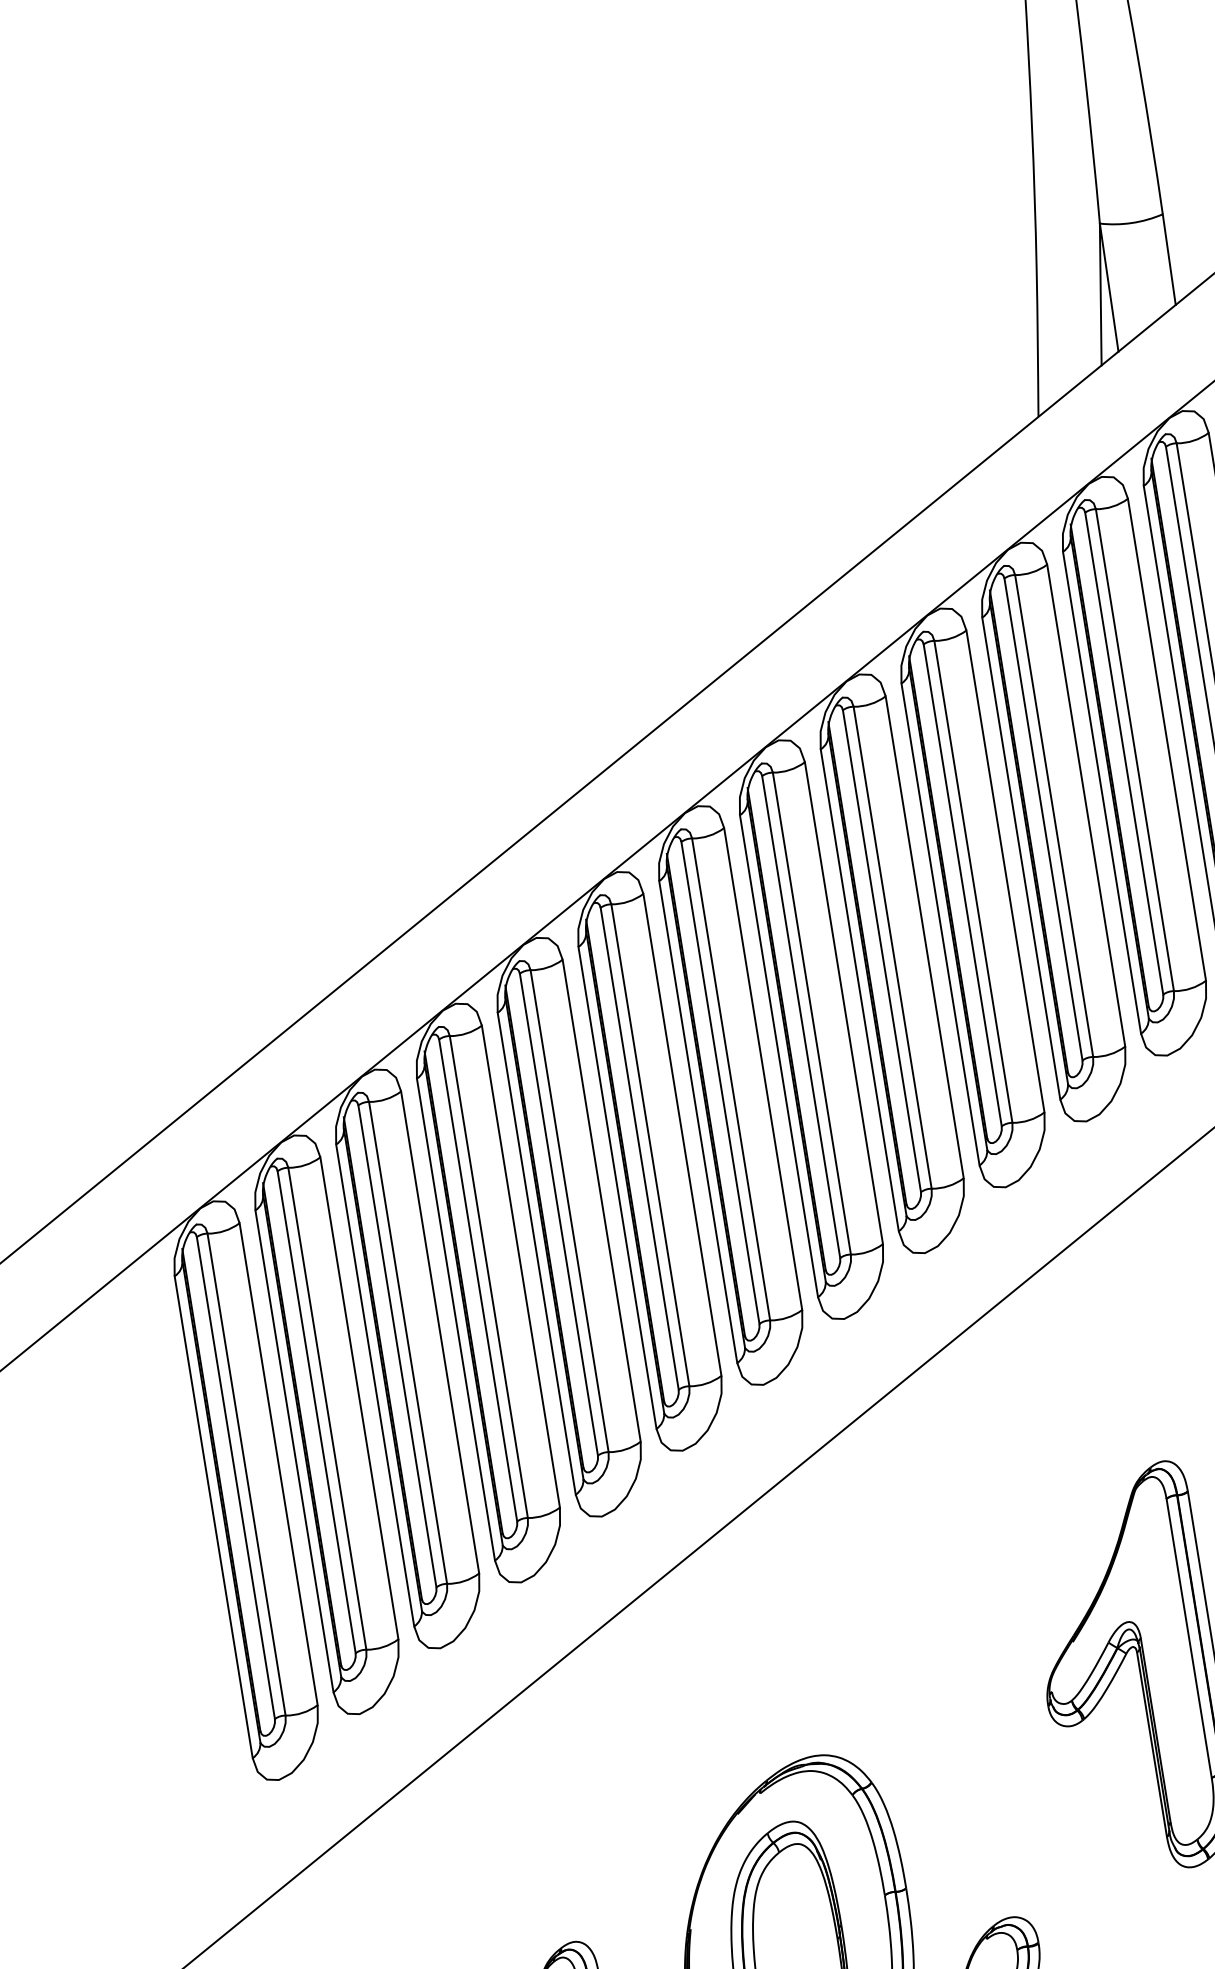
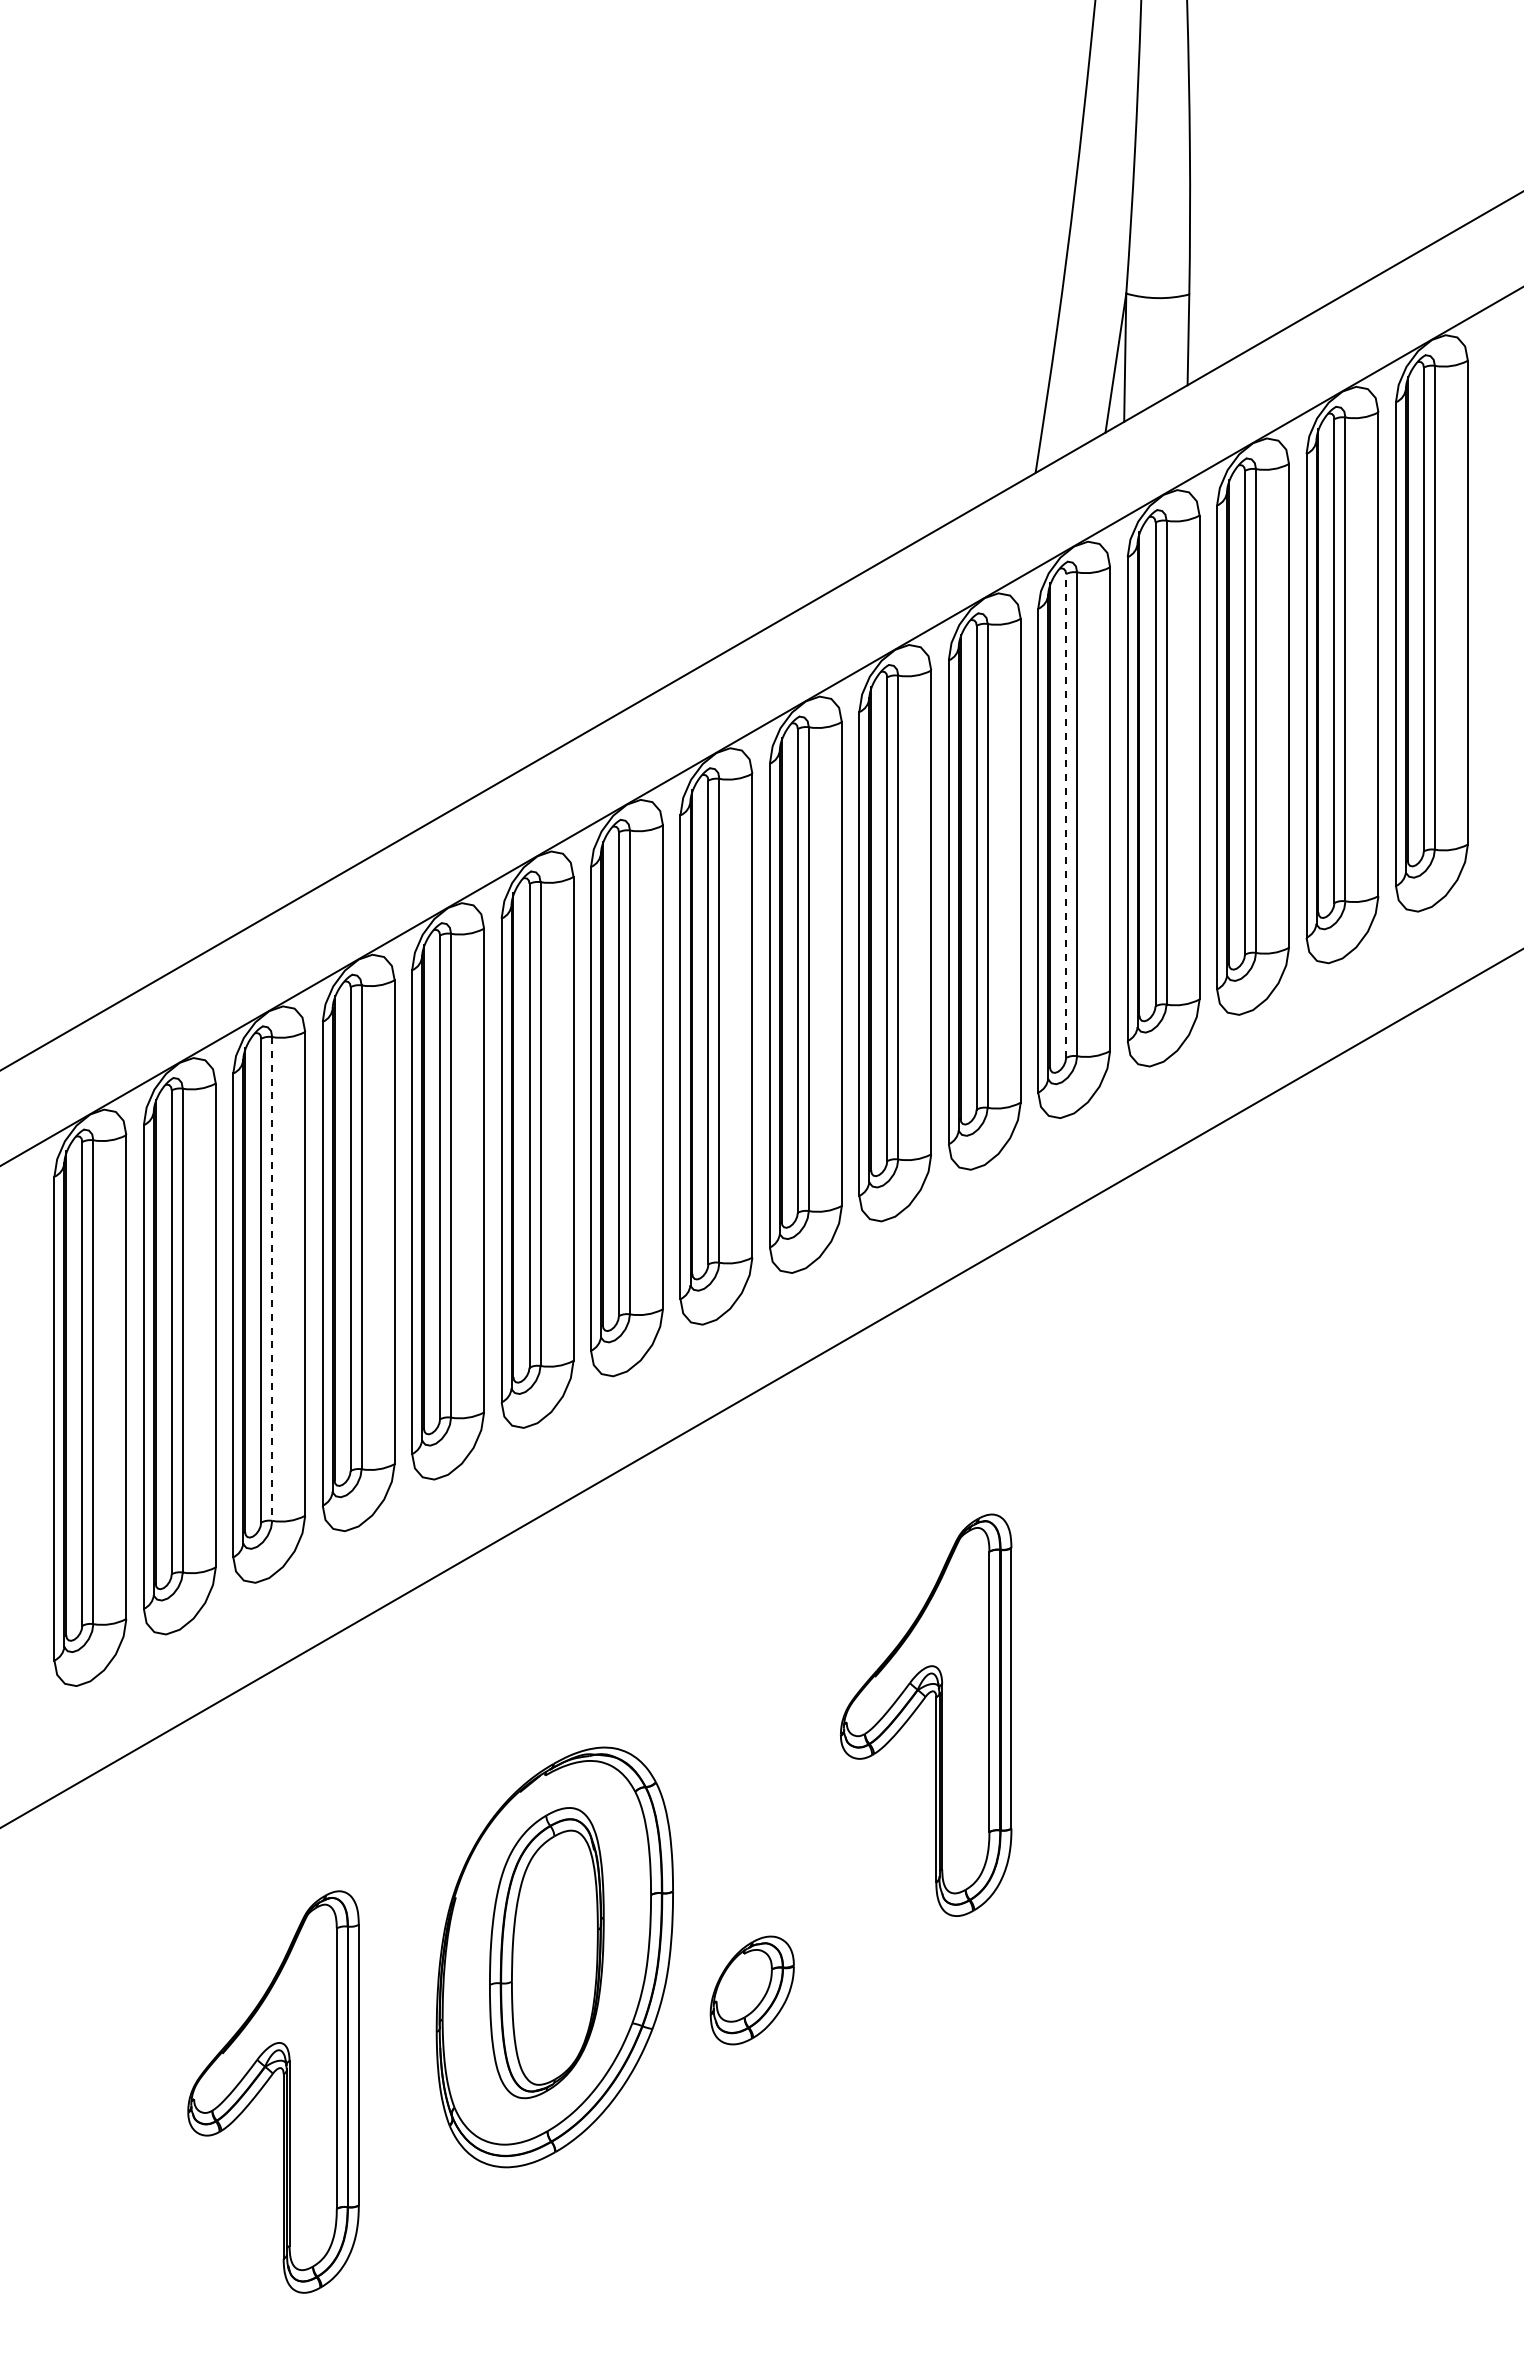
line: (1124, 754) -> (1066, 816), solid -> dashed
line: (408, 1342) -> (272, 1278), solid -> dashed

